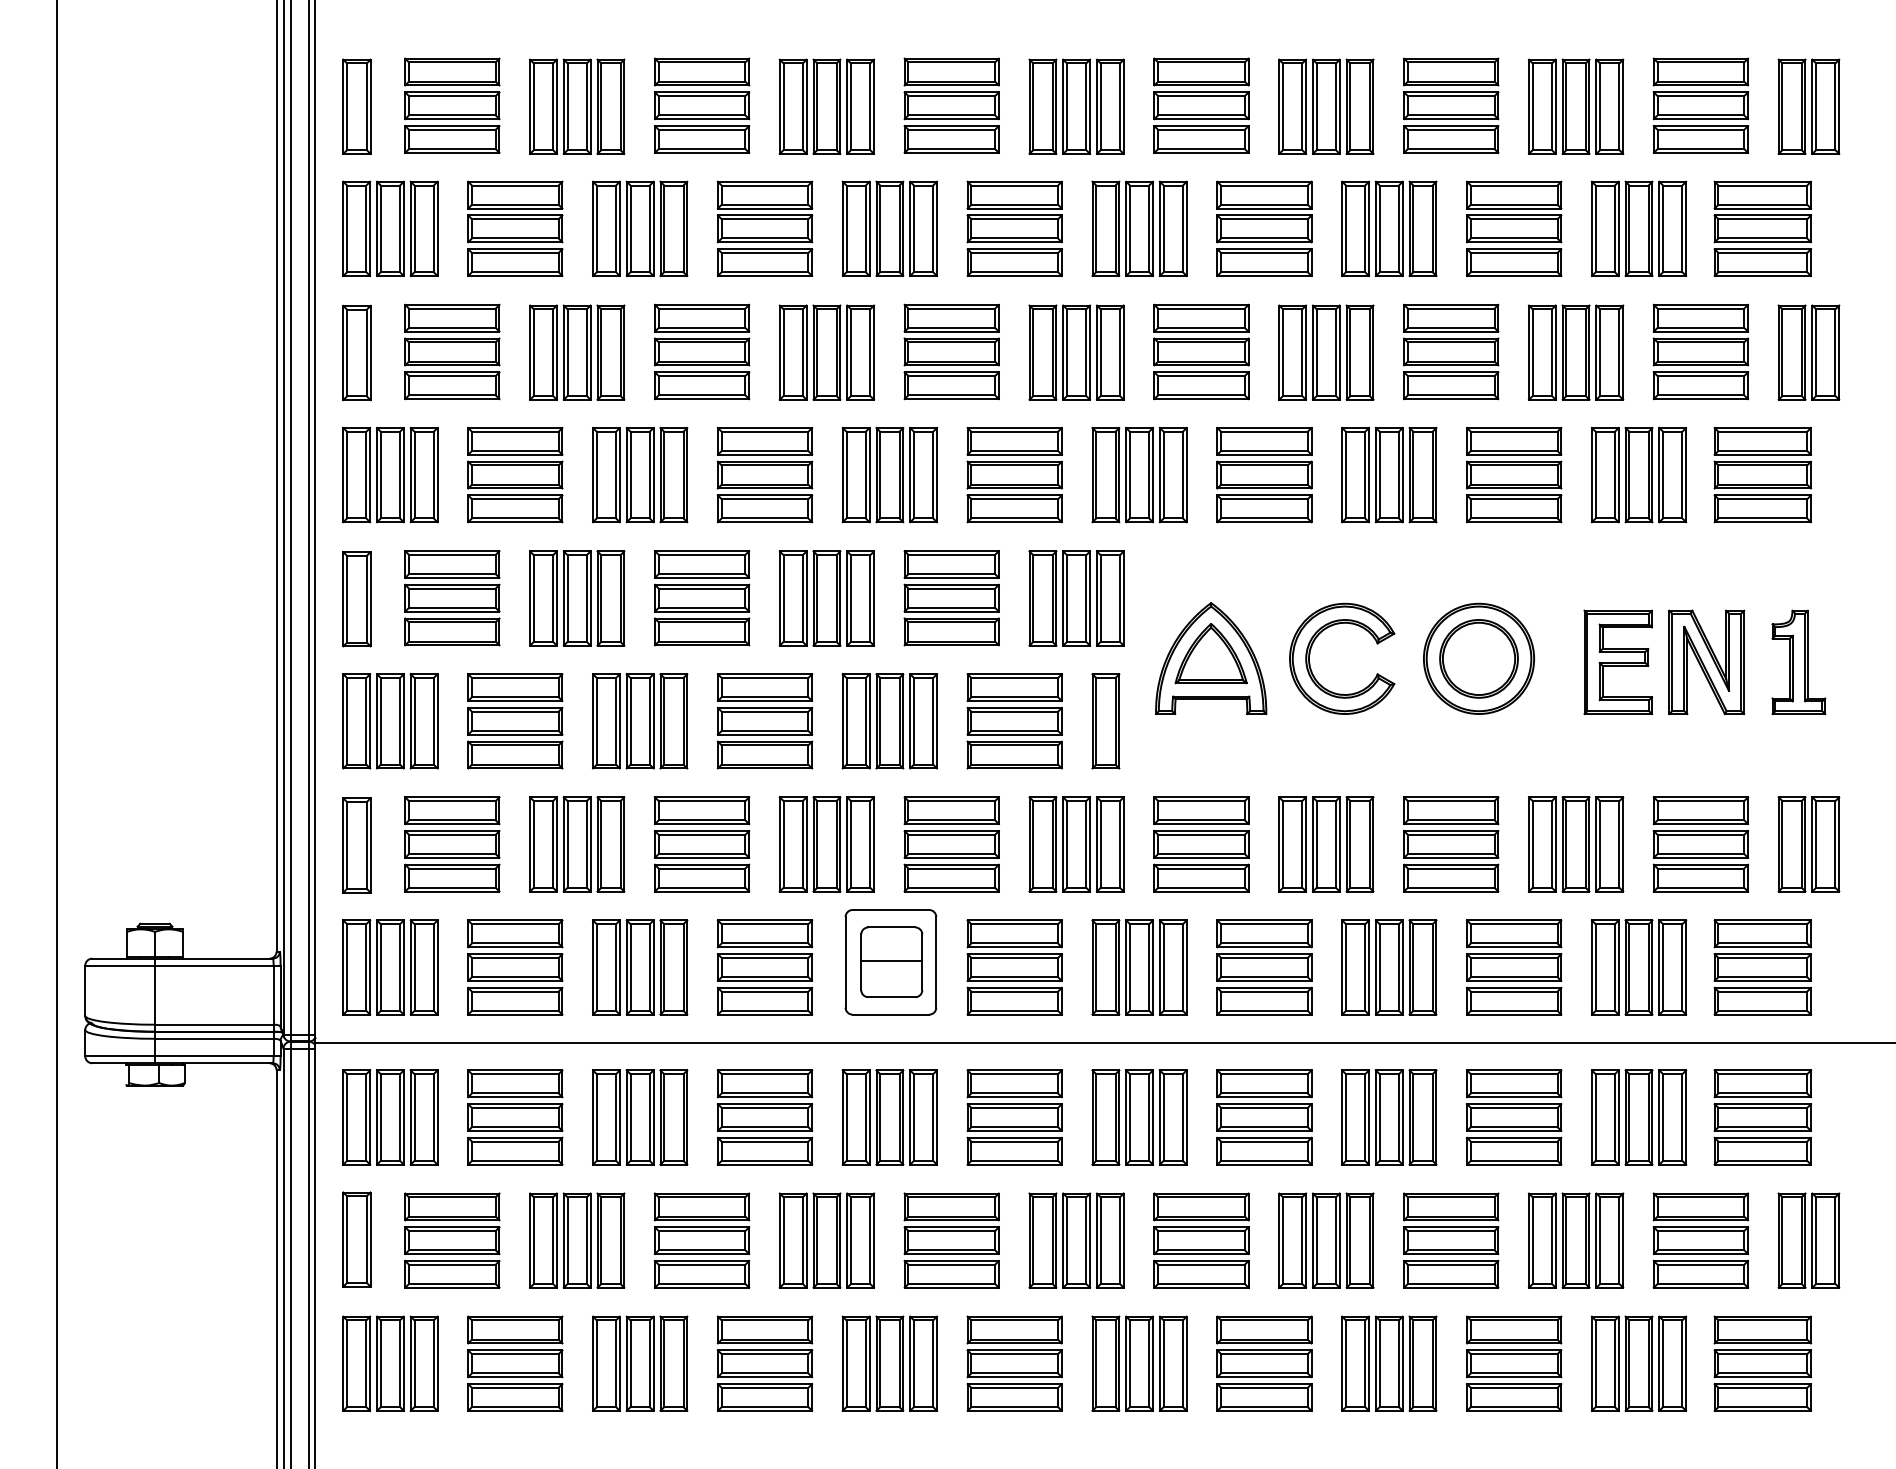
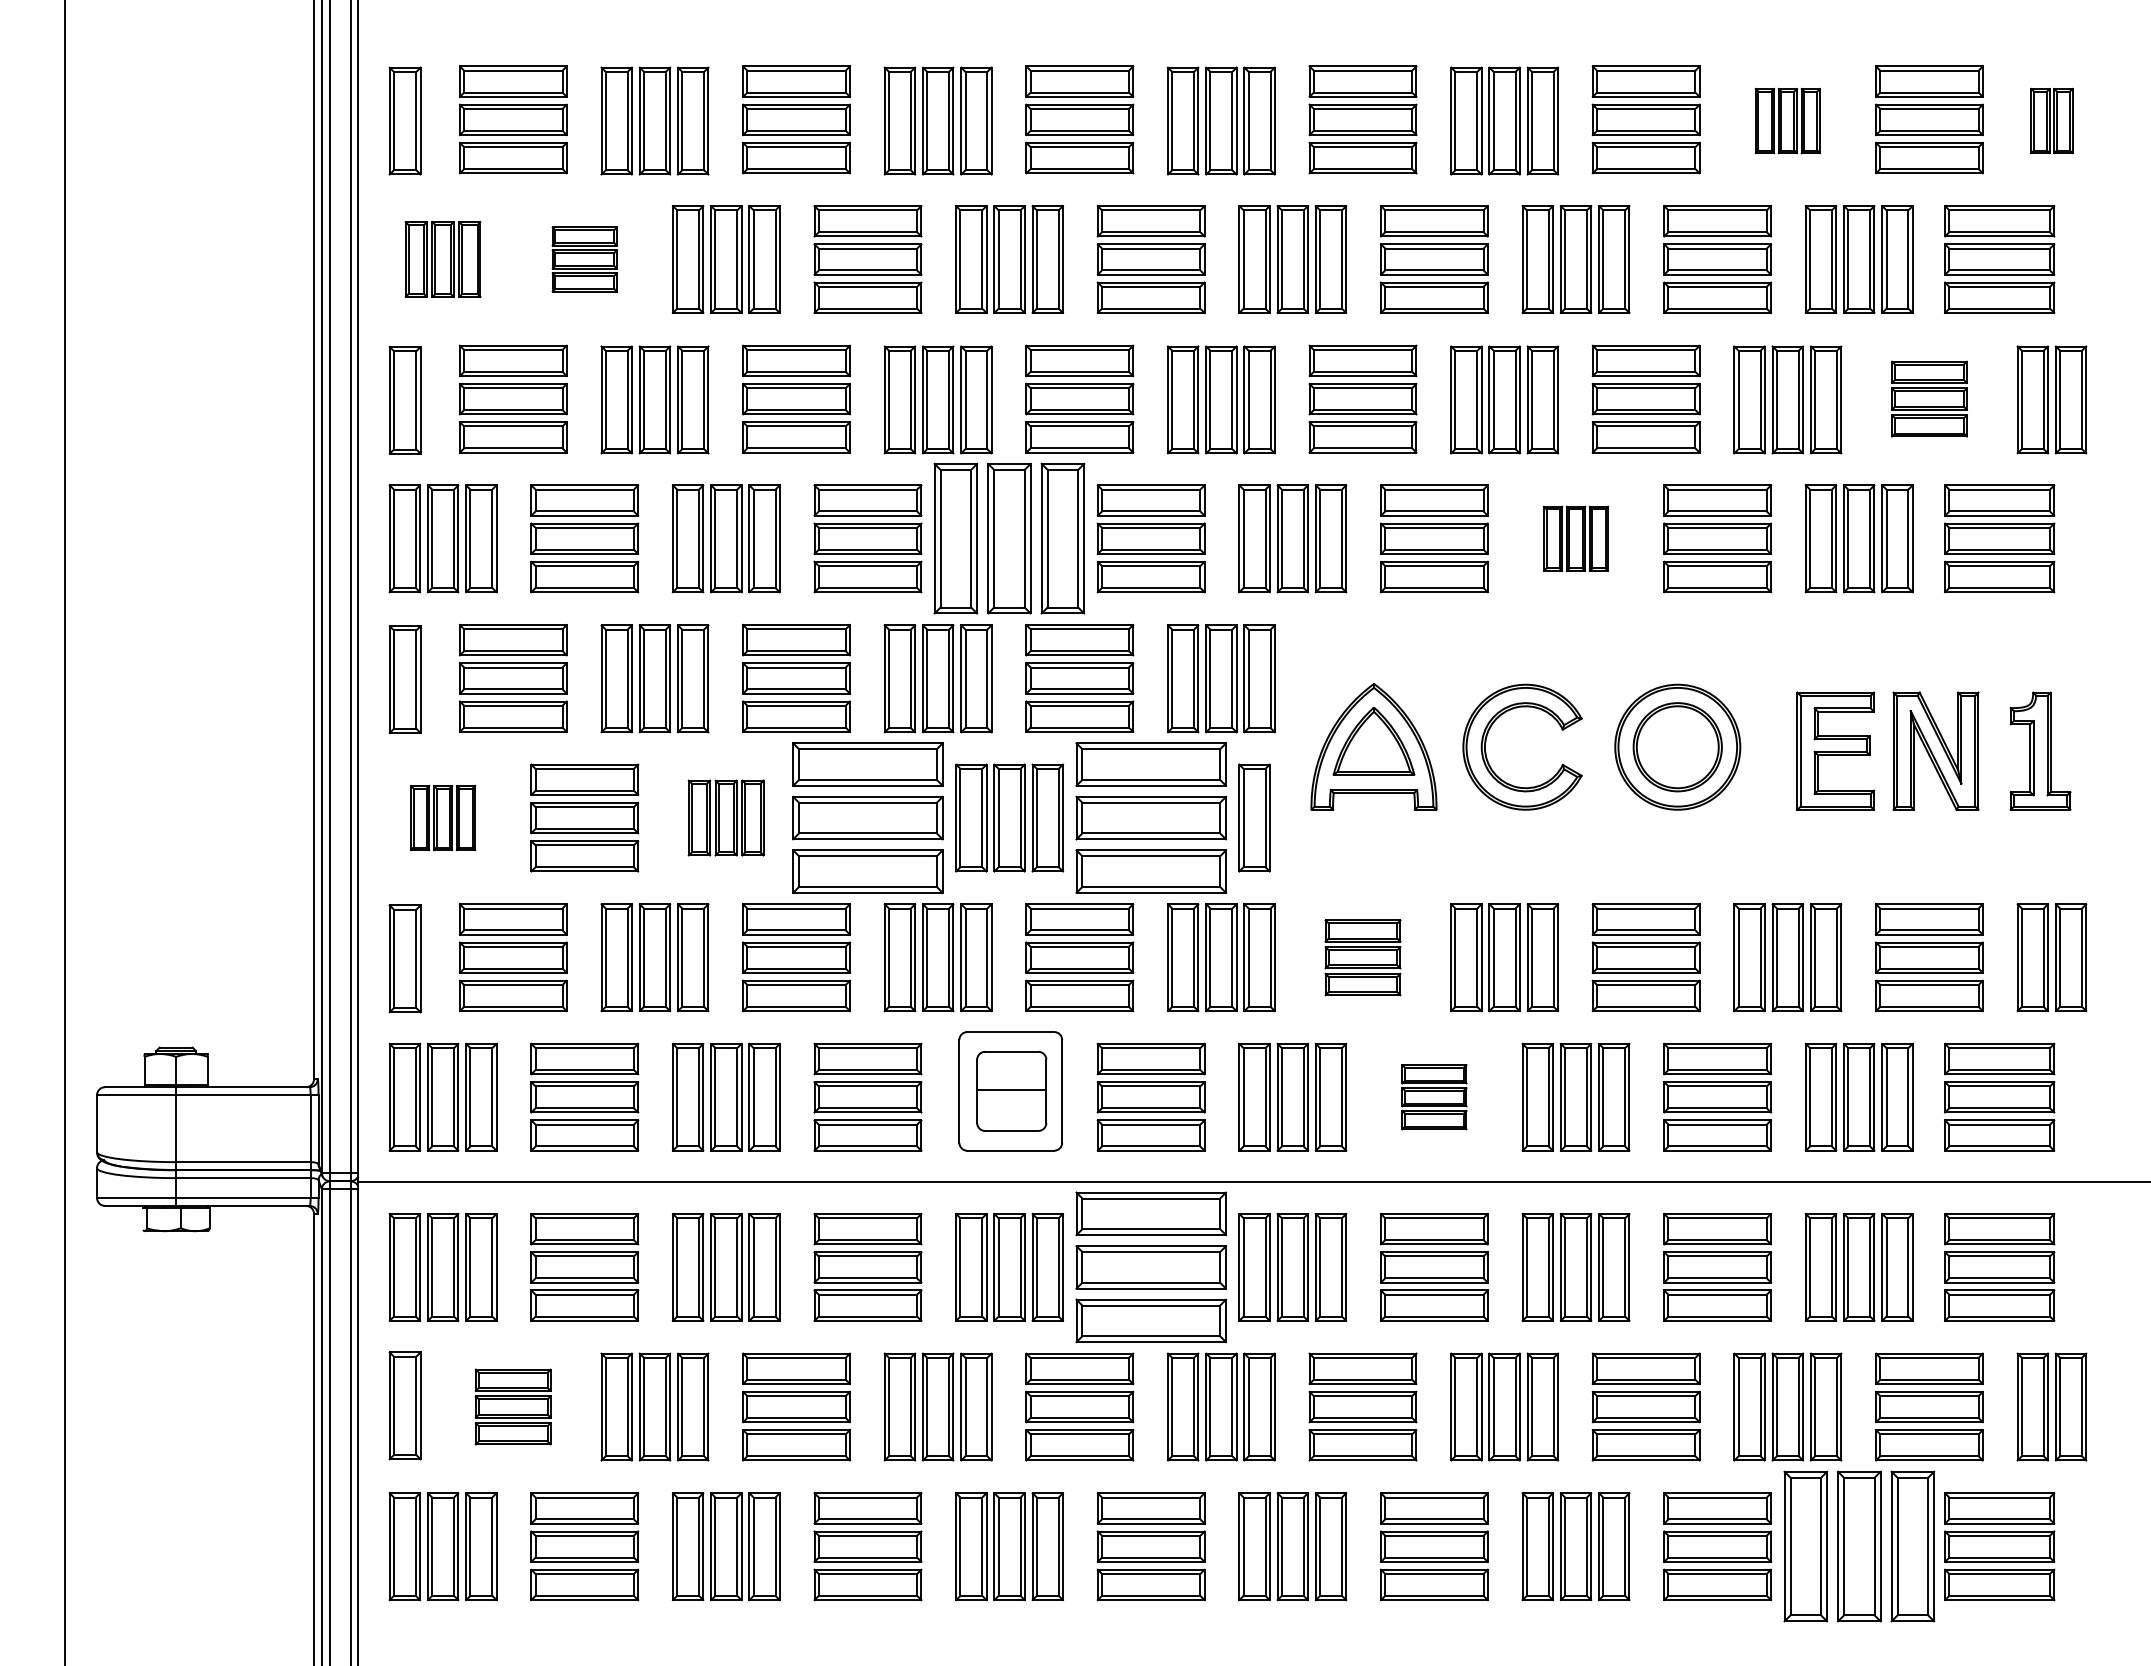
part: (1575, 106) -> (1787, 120), size x0.6
part: (1808, 106) -> (2051, 120), size x0.6
part: (389, 228) -> (442, 259), size x0.7
part: (515, 228) -> (584, 259), size x0.6
part: (1700, 351) -> (1929, 398), size x0.7
part: (889, 474) -> (1009, 538), size x1.4
part: (1388, 474) -> (1575, 538), size x0.6
part: (389, 720) -> (442, 817), size x0.6
part: (639, 720) -> (725, 817), size x0.7
part: (764, 720) -> (867, 817), size x1.4
part: (1014, 720) -> (1150, 817), size x1.4
part: (1201, 844) -> (1362, 957), size x0.7
part: (1264, 966) -> (1434, 1096), size x0.6
part: (1014, 1117) -> (1150, 1267), size x1.4
part: (451, 1240) -> (512, 1406), size x0.7
part: (1638, 1363) -> (1858, 1546), size x1.4

